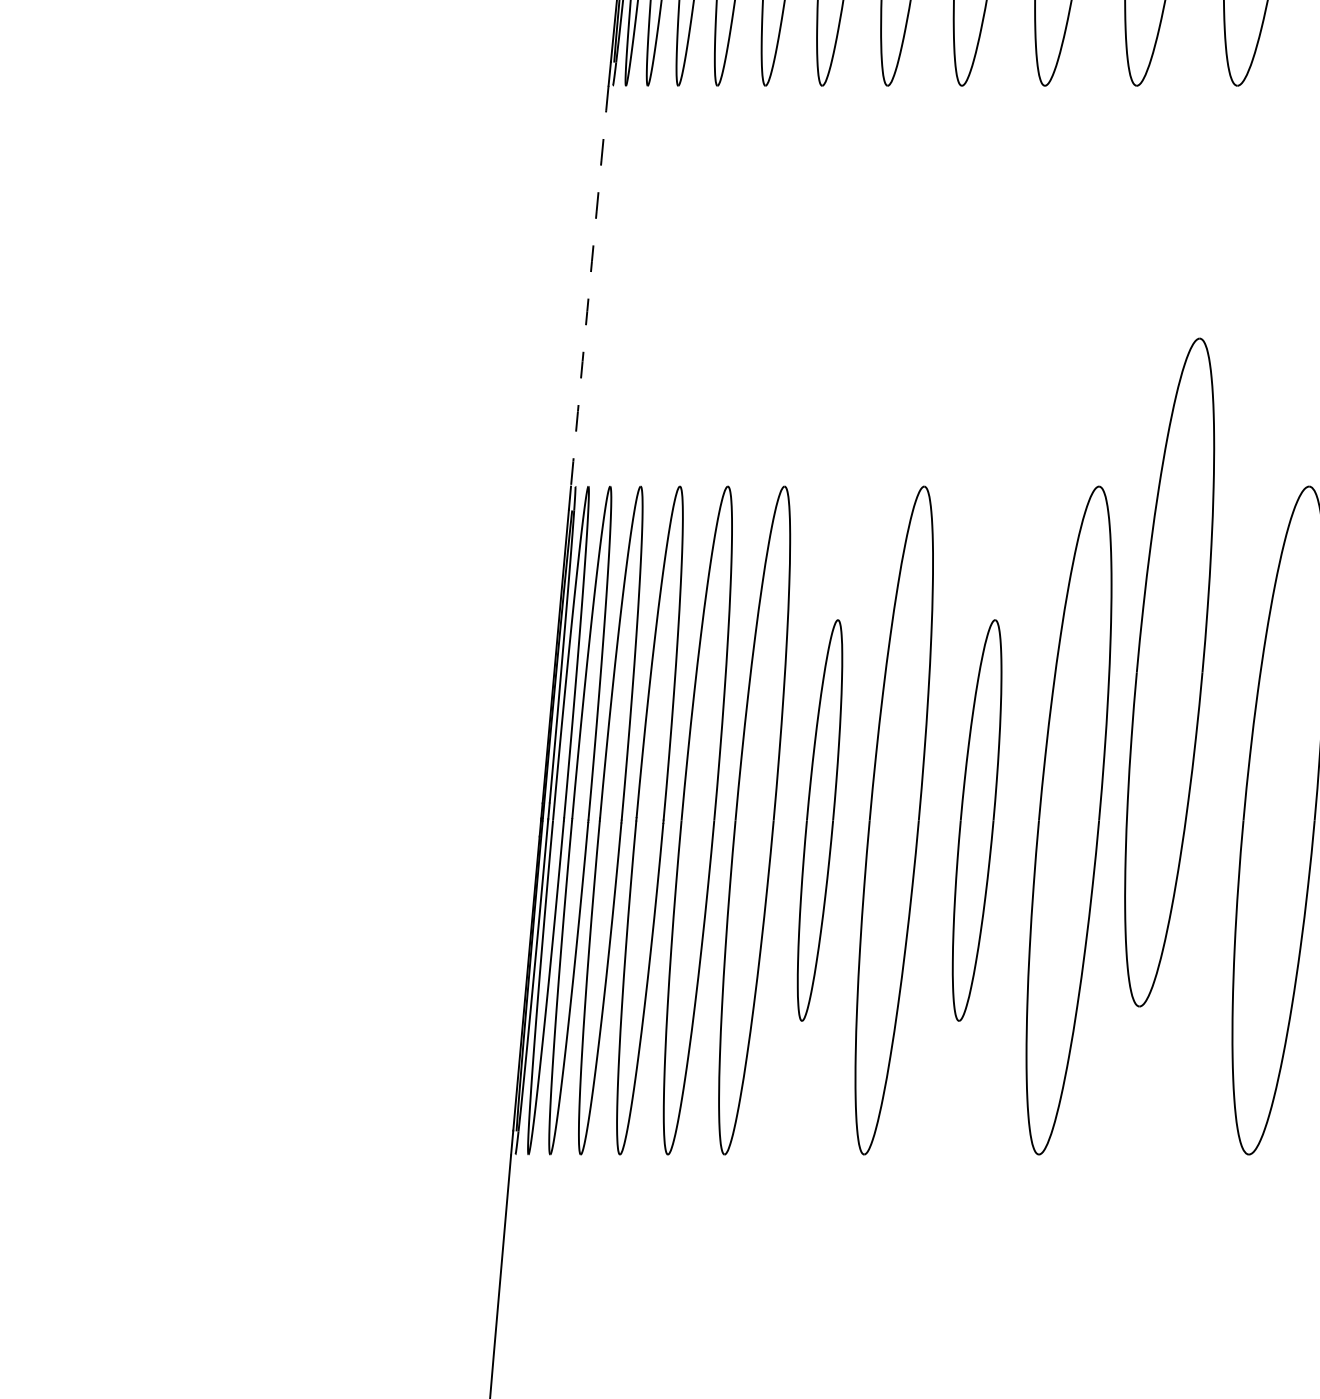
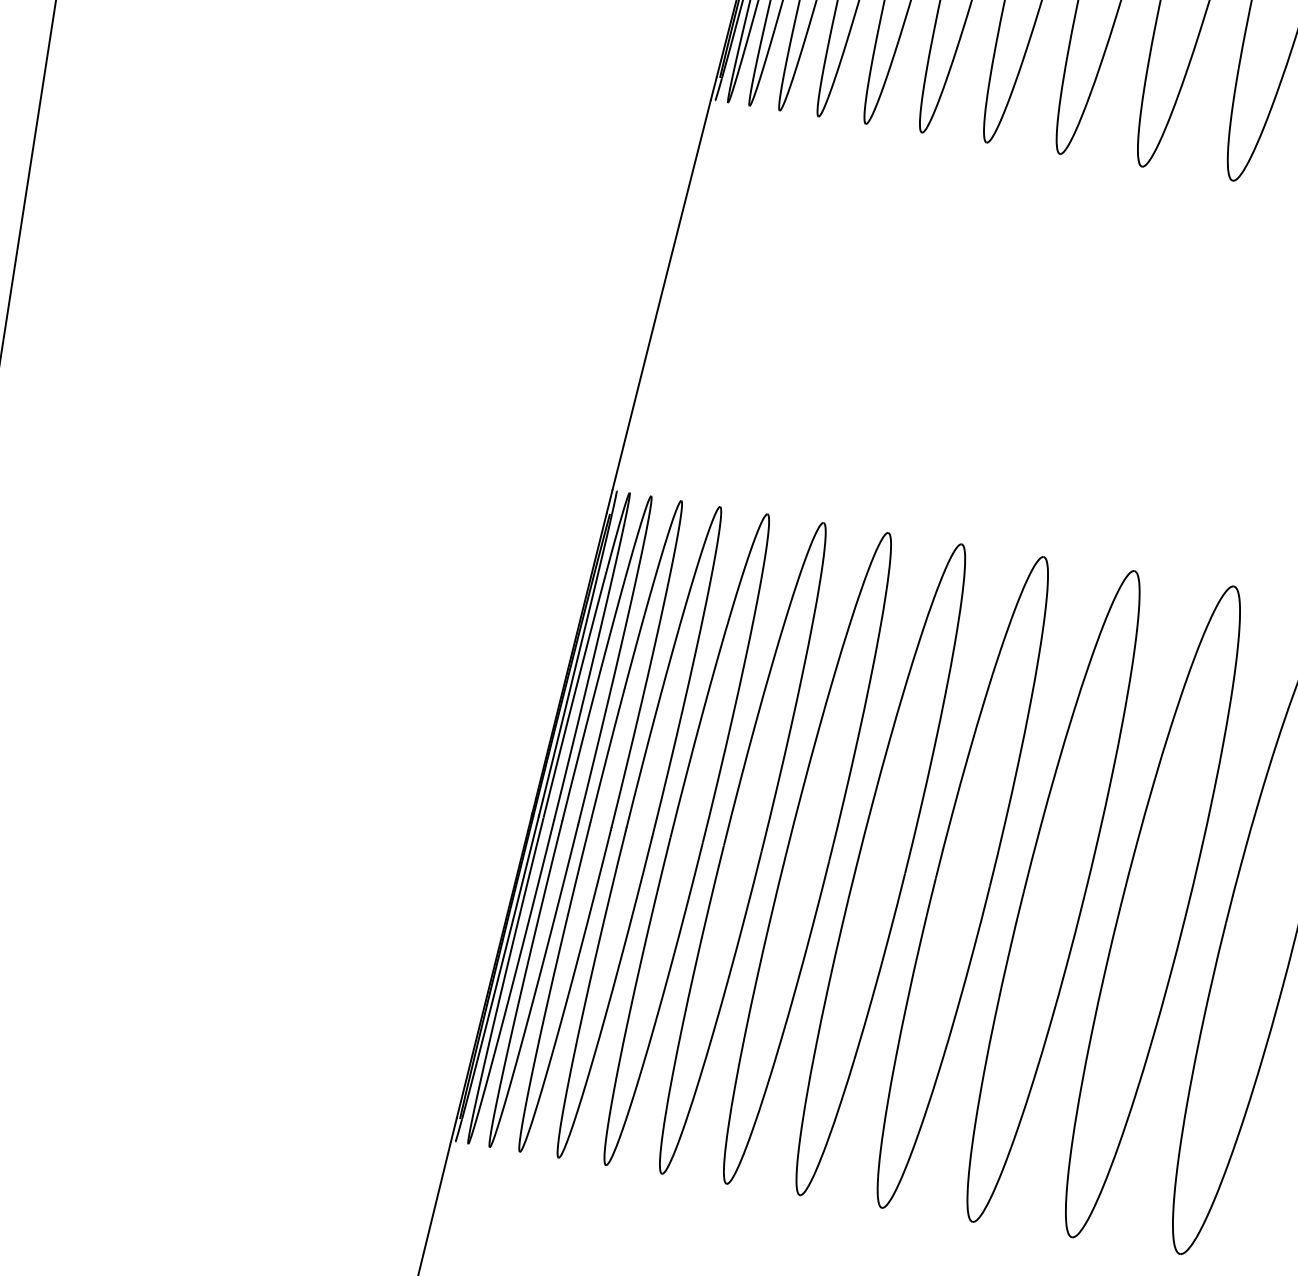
arc: (589, 286) -> (661, 295), dashed -> solid
part: (1169, 672) -> (1152, 911), moved
part: (819, 820) -> (806, 858), size x1.67
part: (976, 820) -> (962, 882), size x1.67

